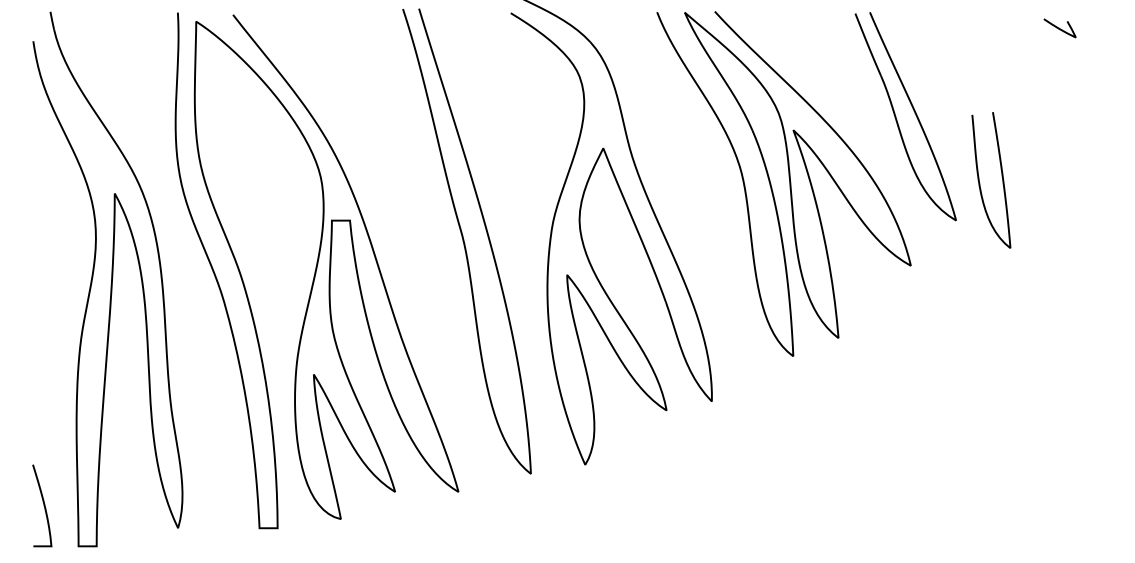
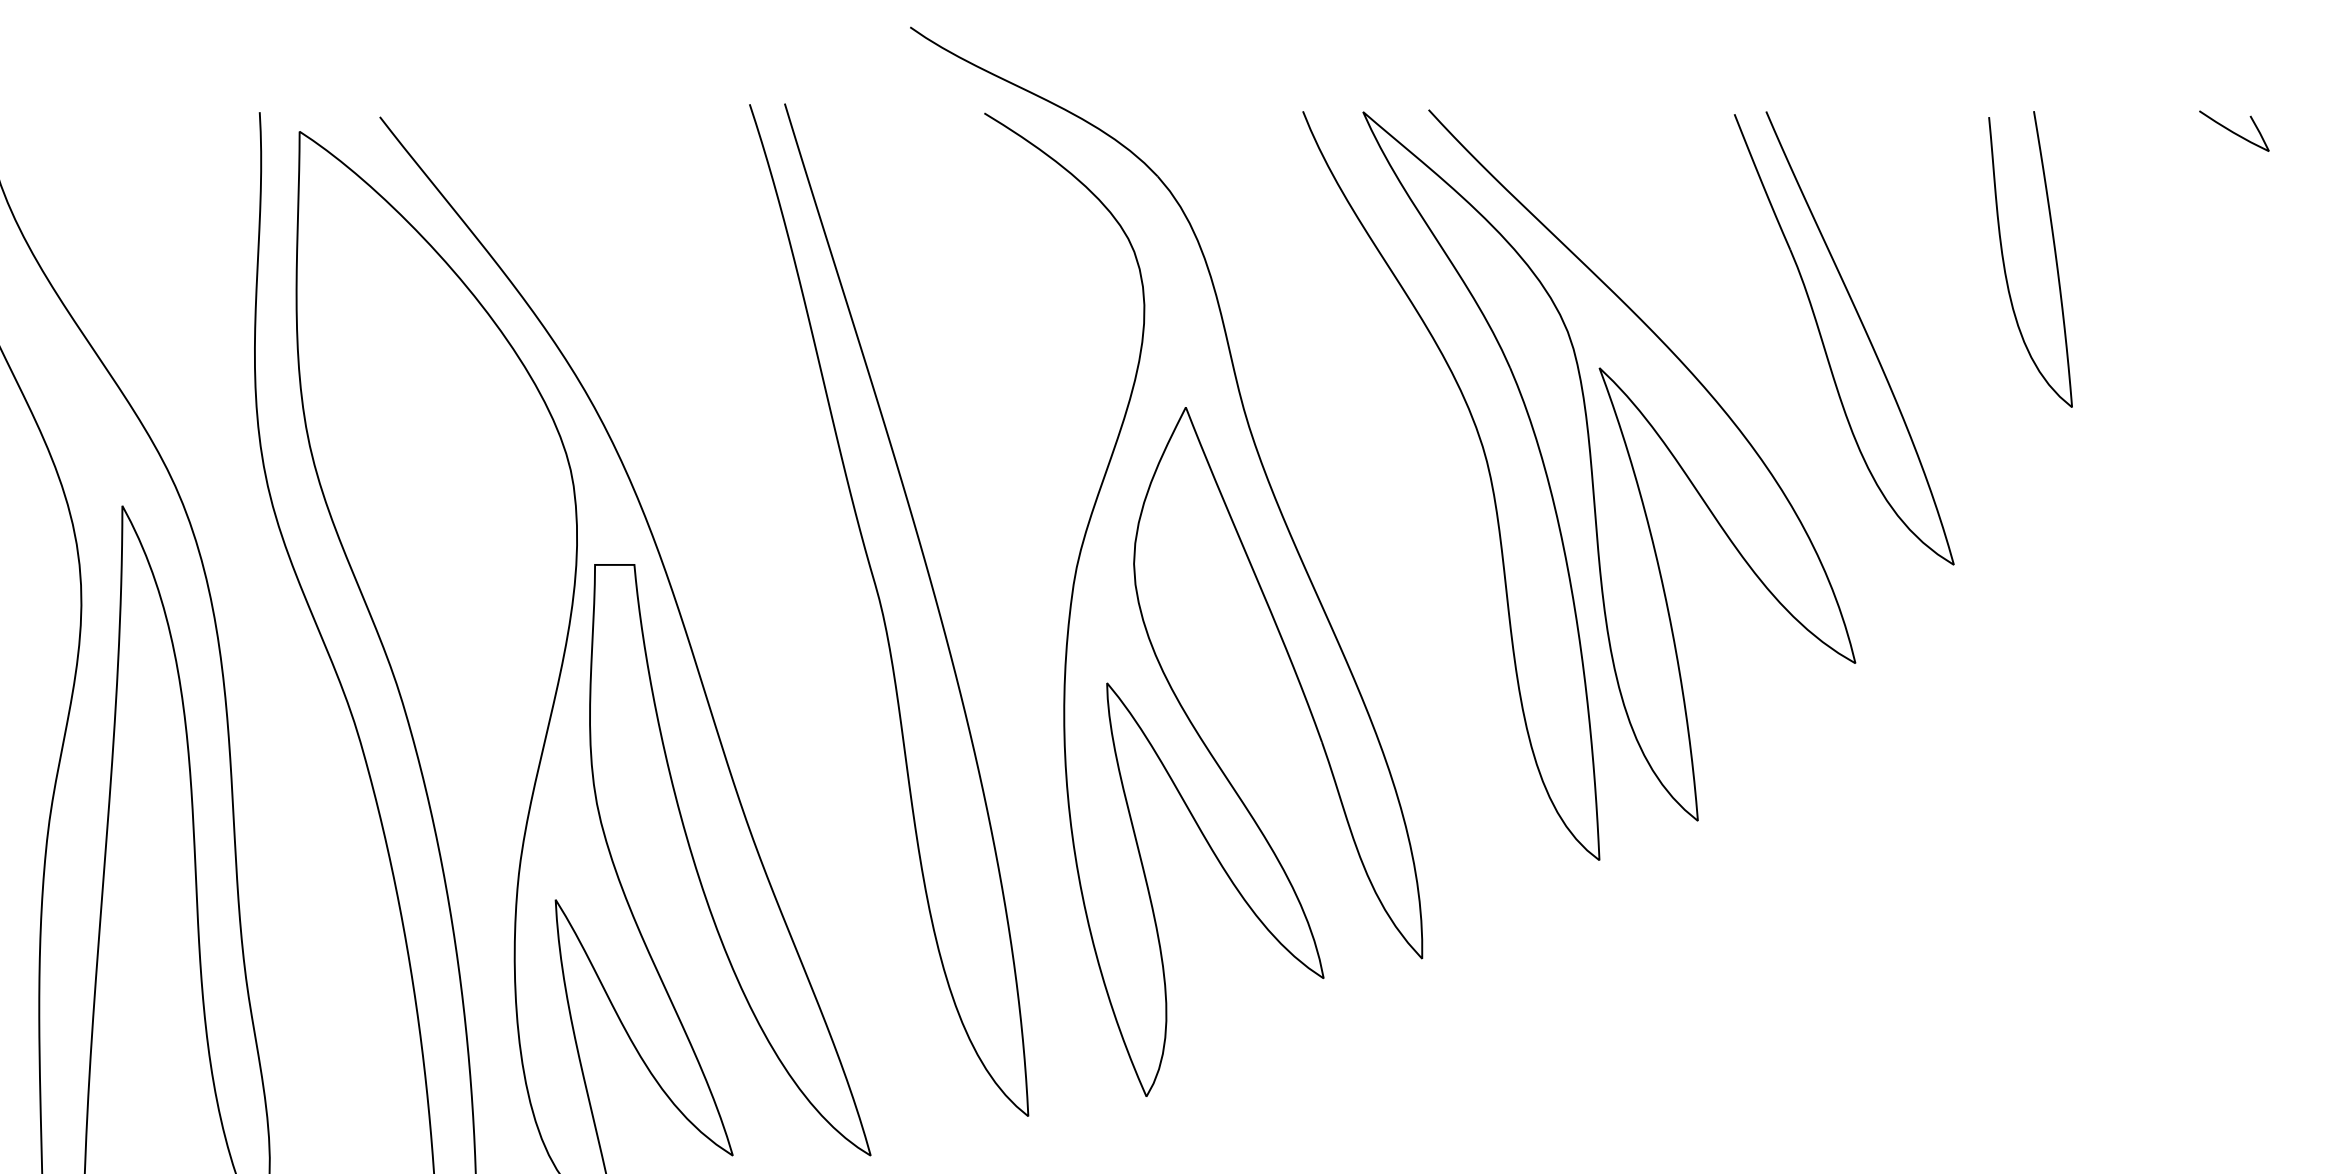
curve: (1059, 28) -> (2233, 131), moved
curve: (1001, 176) -> (2052, 251), moved

